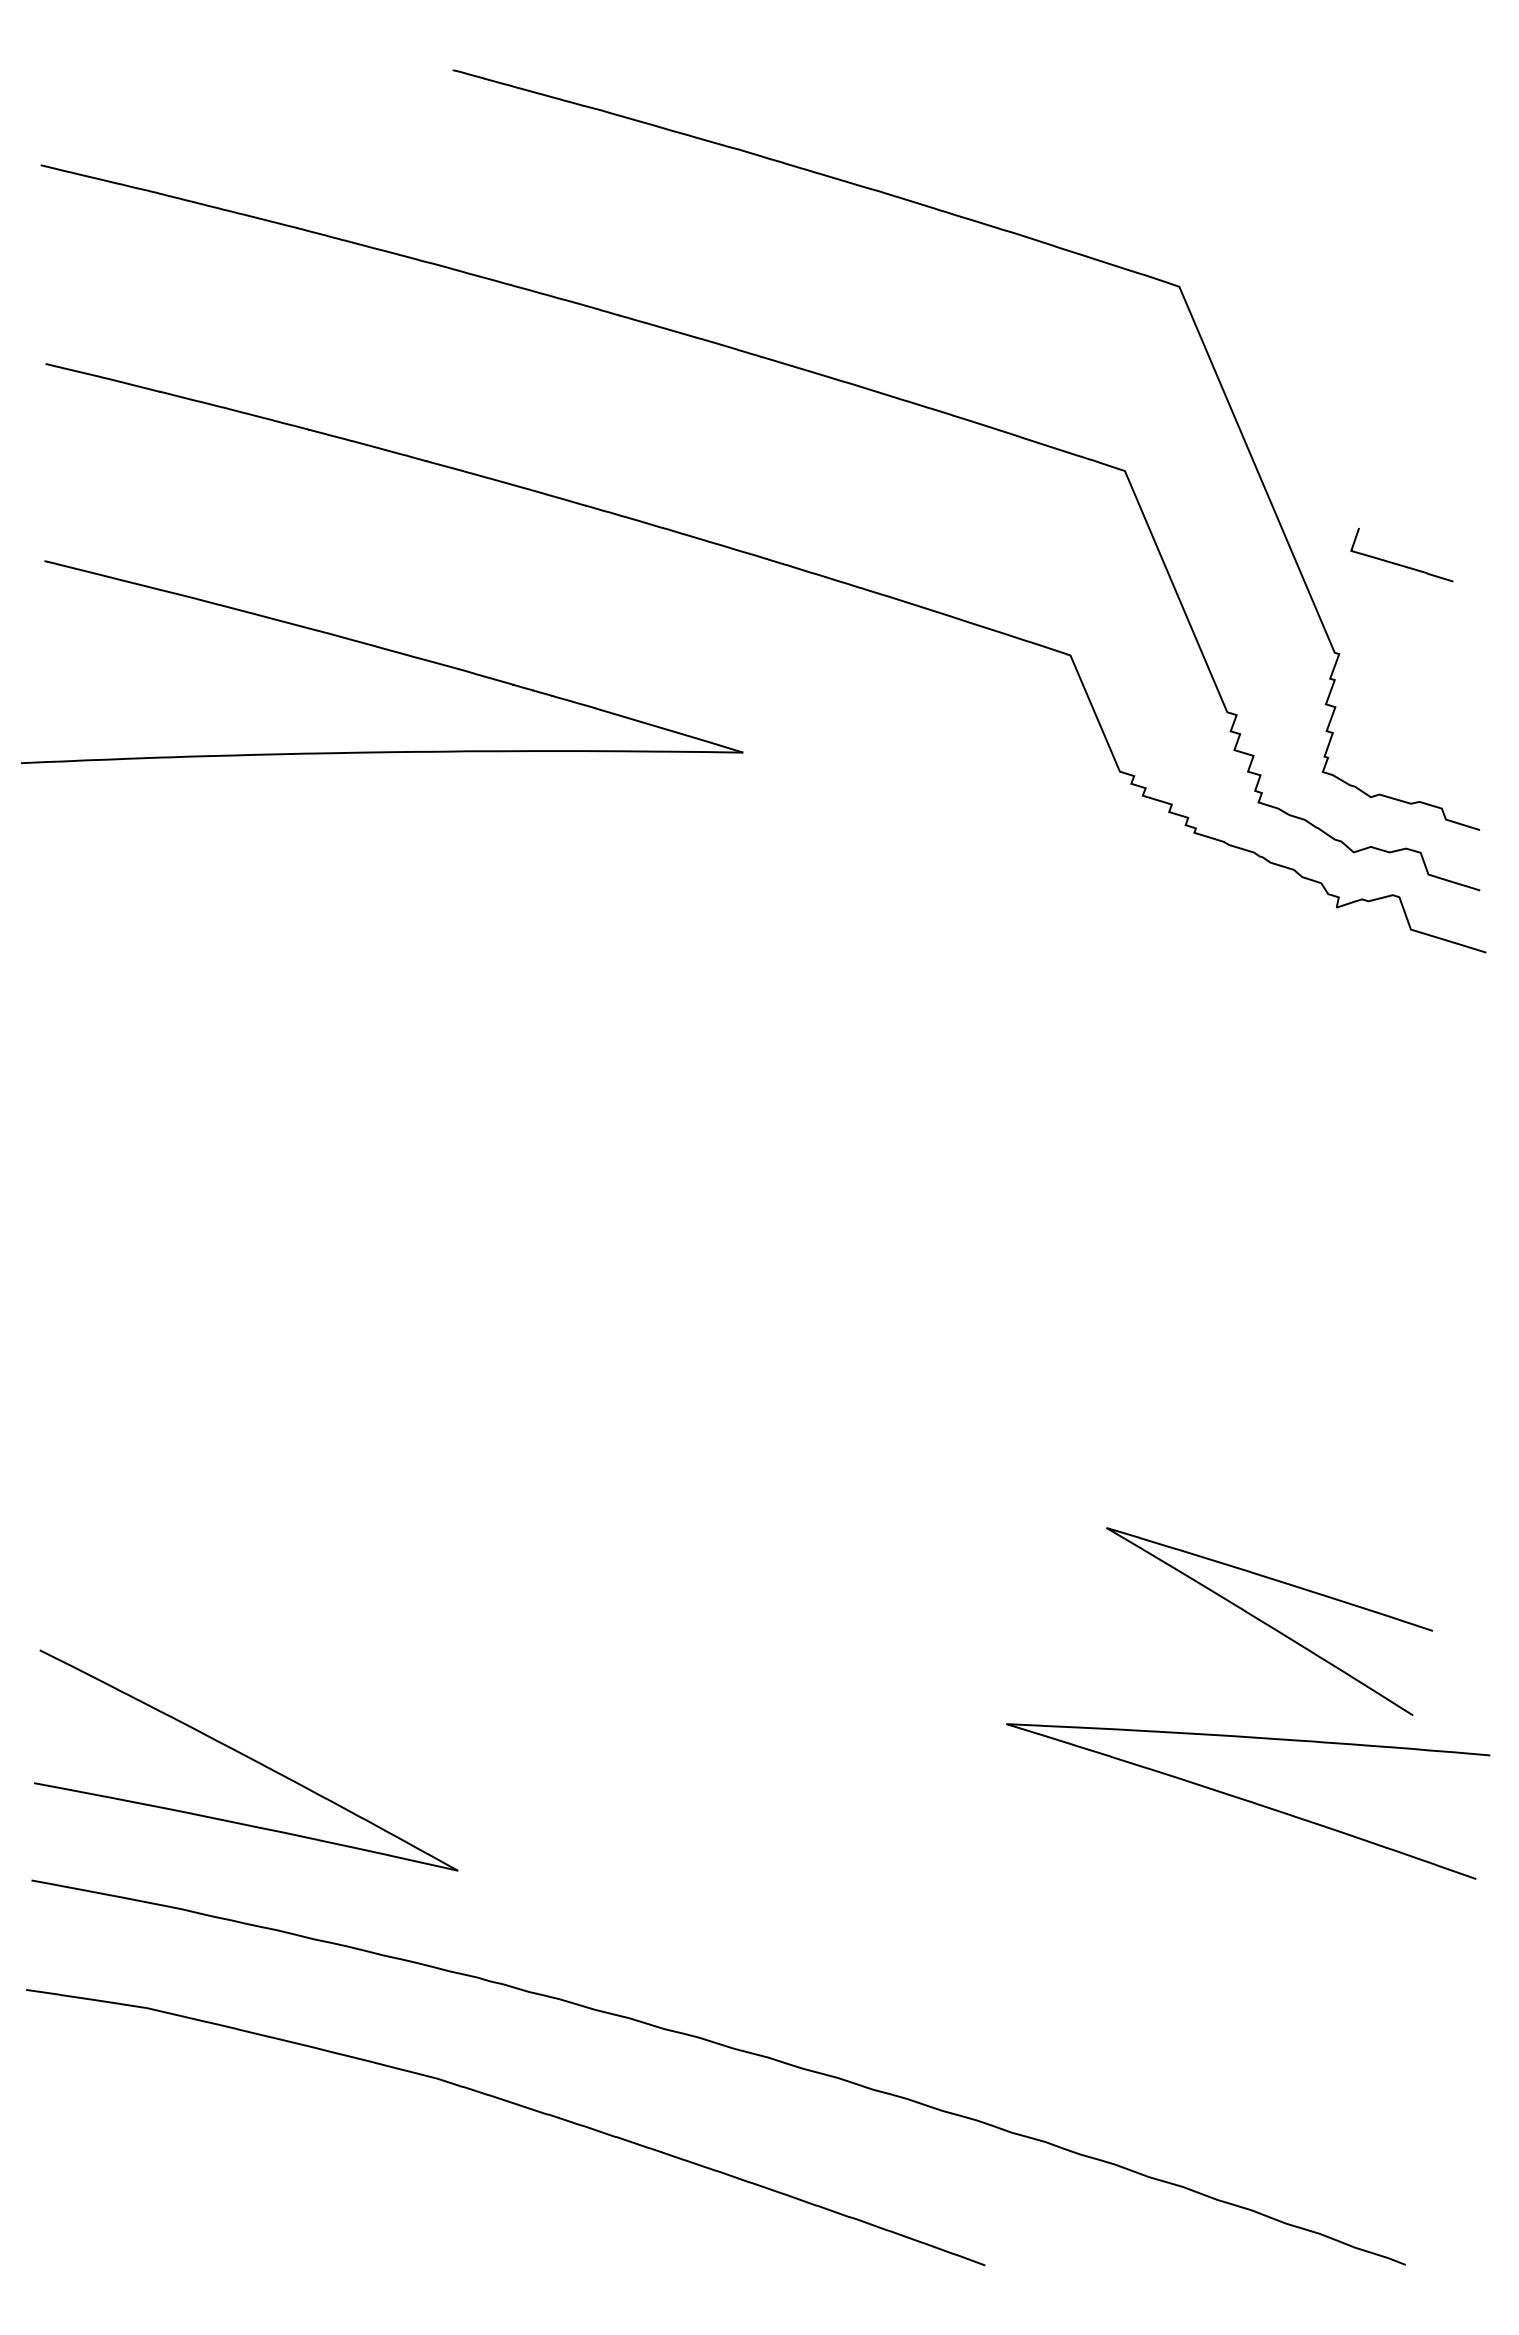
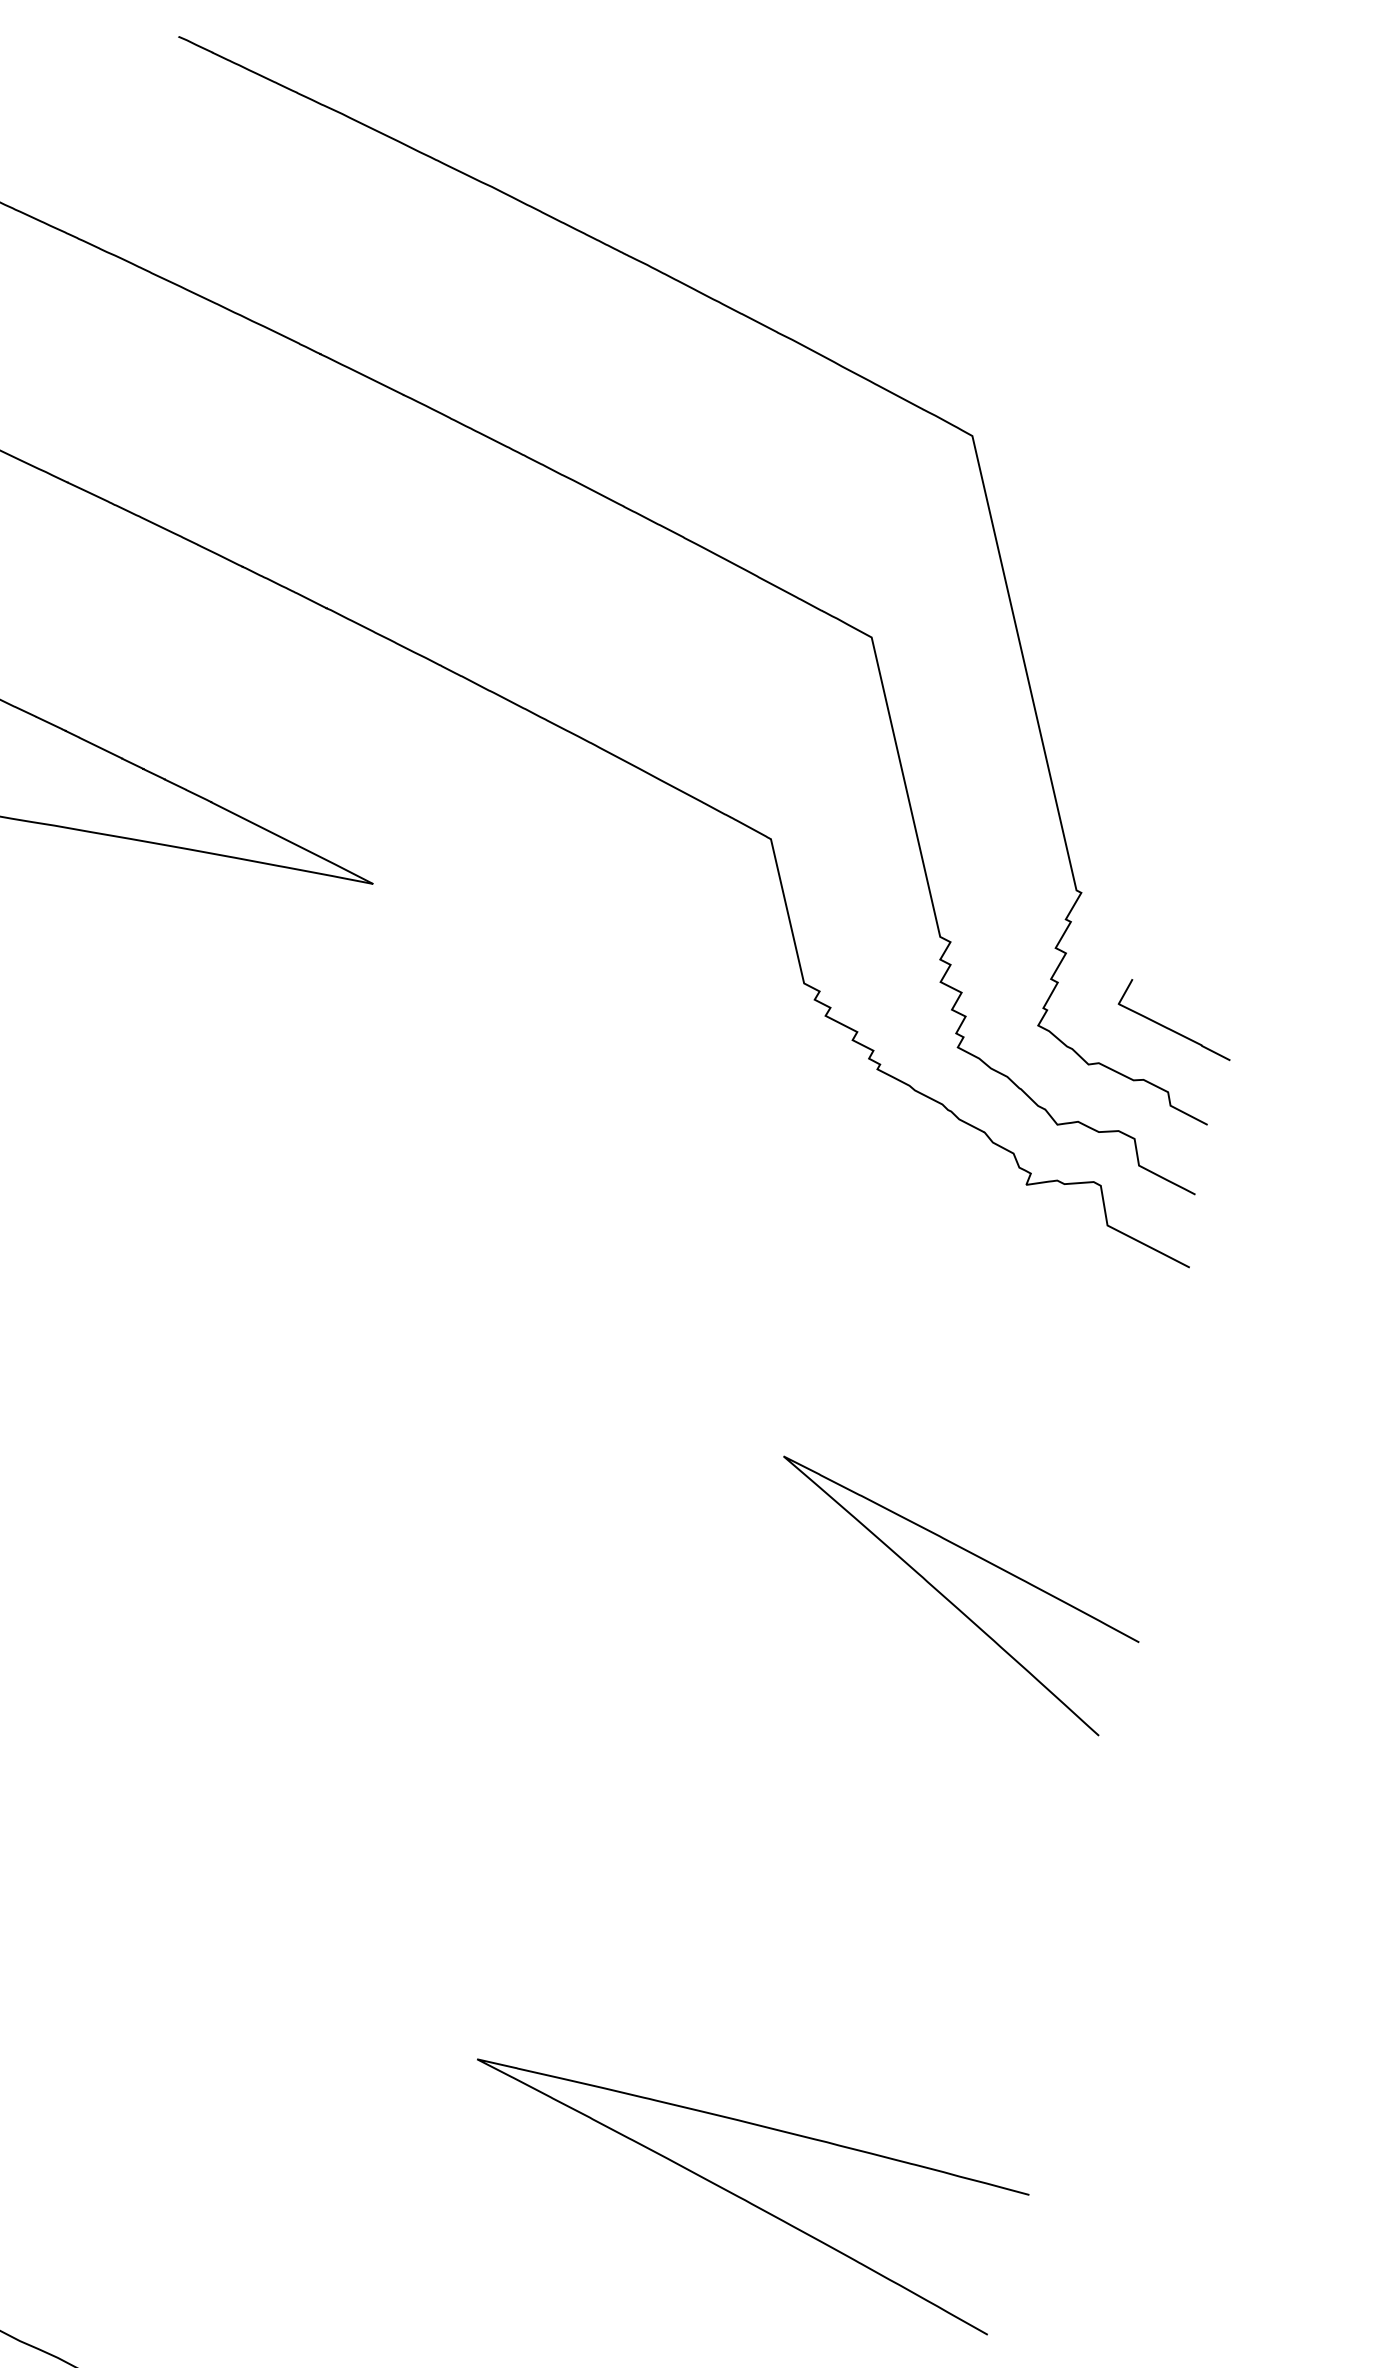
curve: (1398, 563) -> (1170, 1028), moved
curve: (1267, 1623) -> (949, 1599), moved

